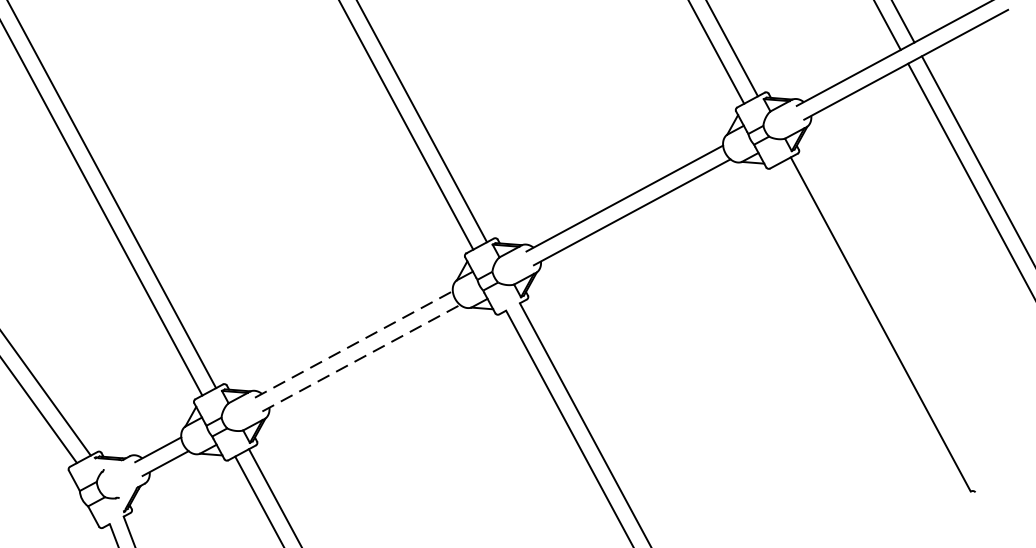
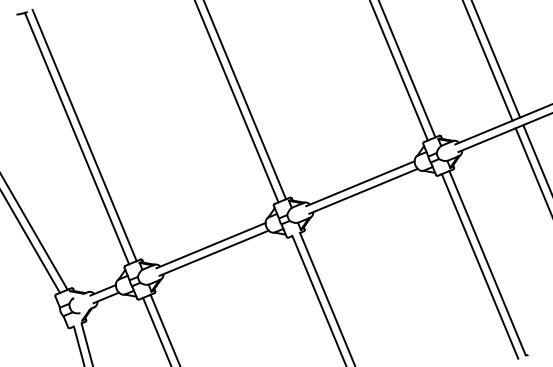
line: (866, 332) -> (479, 266), added
line: (354, 344) -> (211, 245), dashed -> solid
line: (361, 358) -> (214, 253), dashed -> solid

